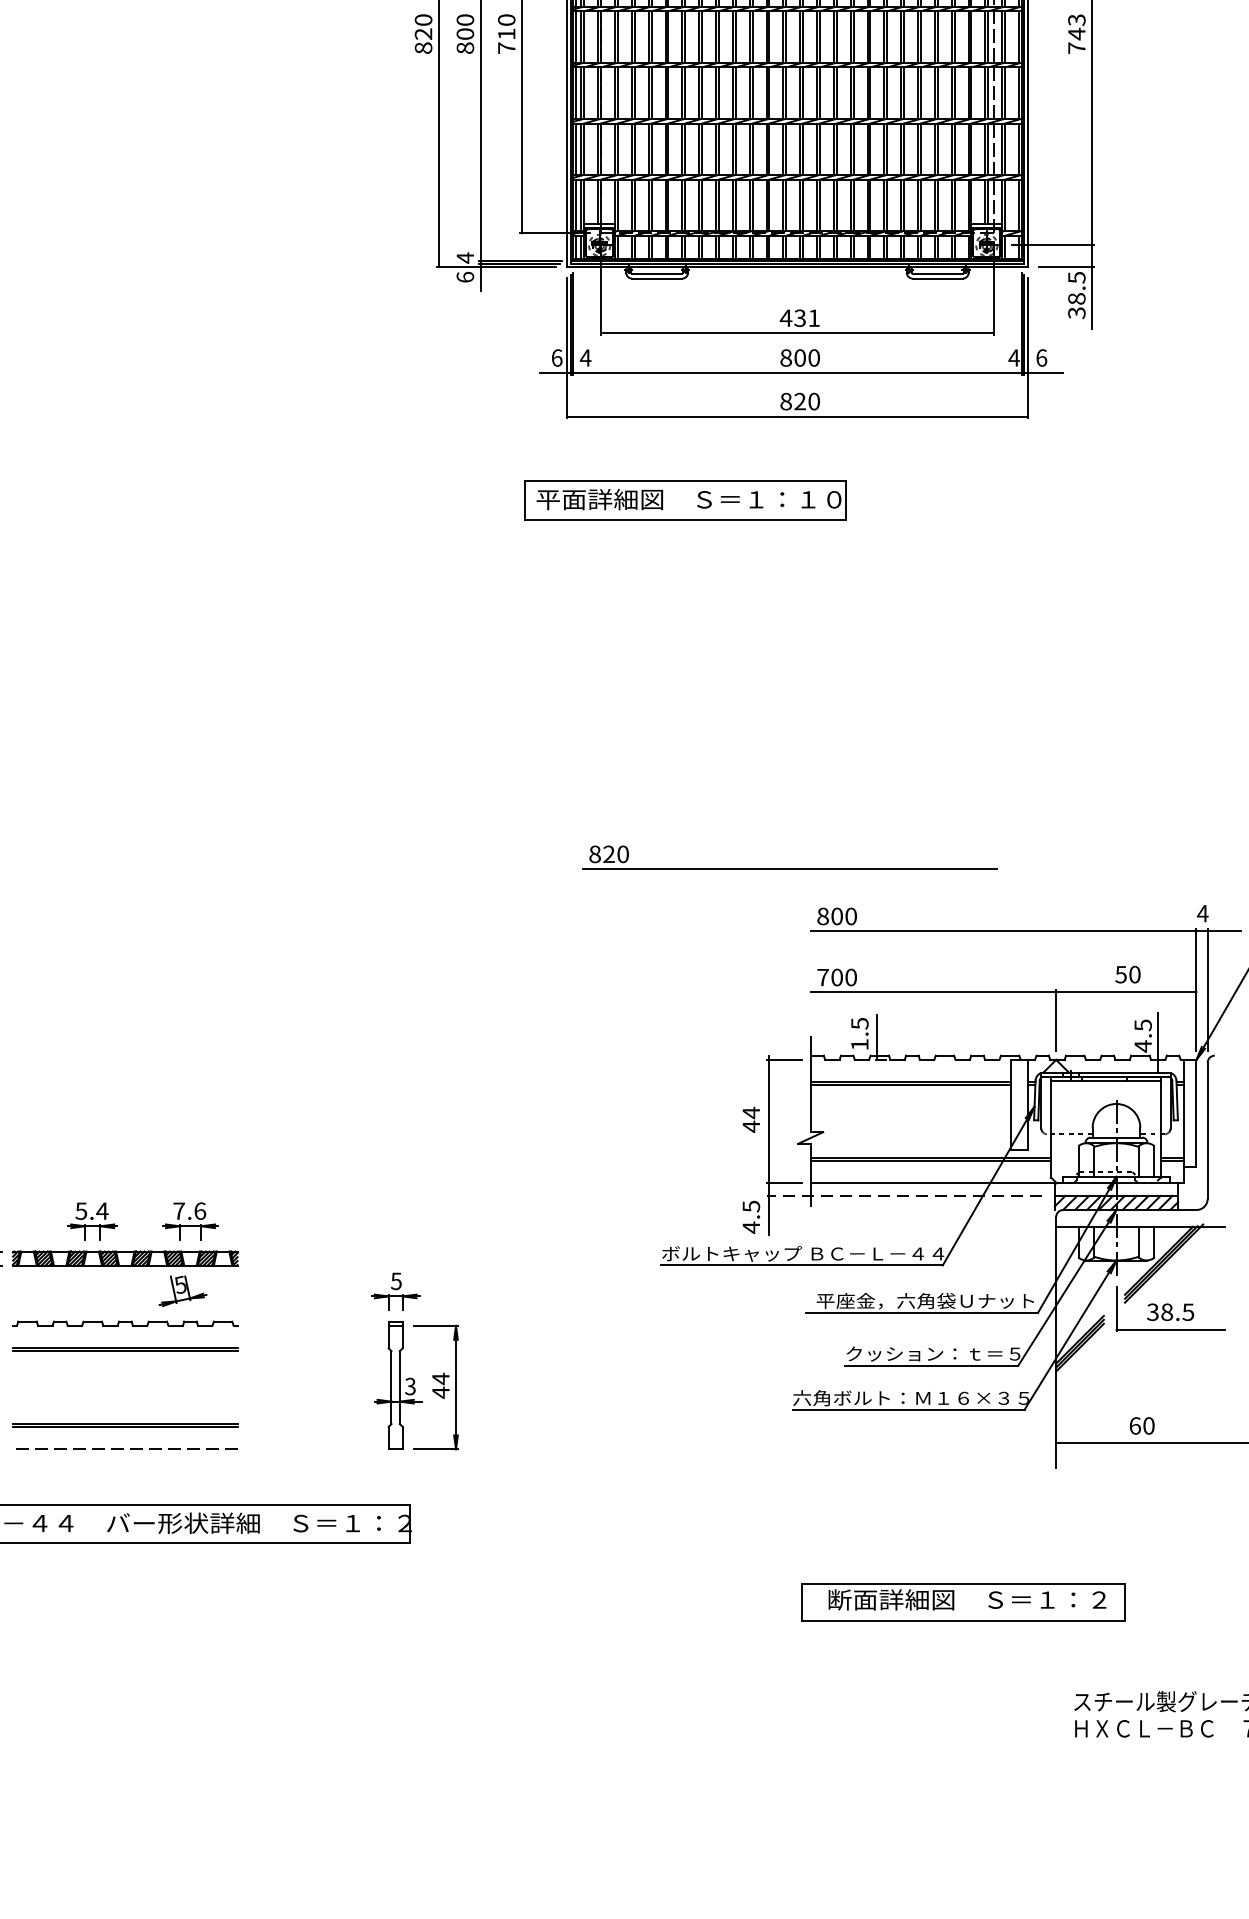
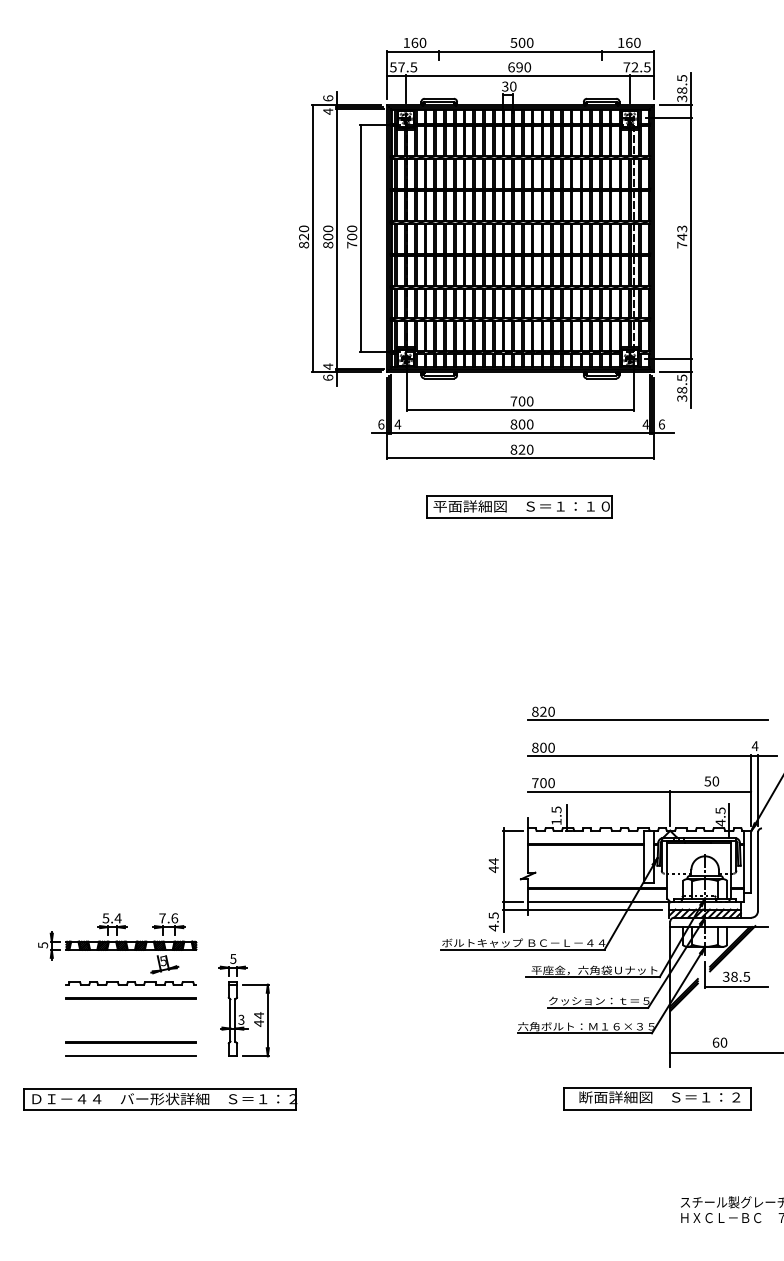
text: (507, 33) -> (352, 236), 710 -> 700
text: (799, 318) -> (521, 401), 431 -> 700
part: (685, 499) -> (519, 506), moved
part: (788, 857) -> (647, 713), moved
line: (904, 1195) -> (582, 909), dashed -> solid
part: (400, 1361) -> (235, 1005), moved
line: (125, 1449) -> (131, 1056), dashed -> solid
part: (963, 1601) -> (657, 1098), moved

